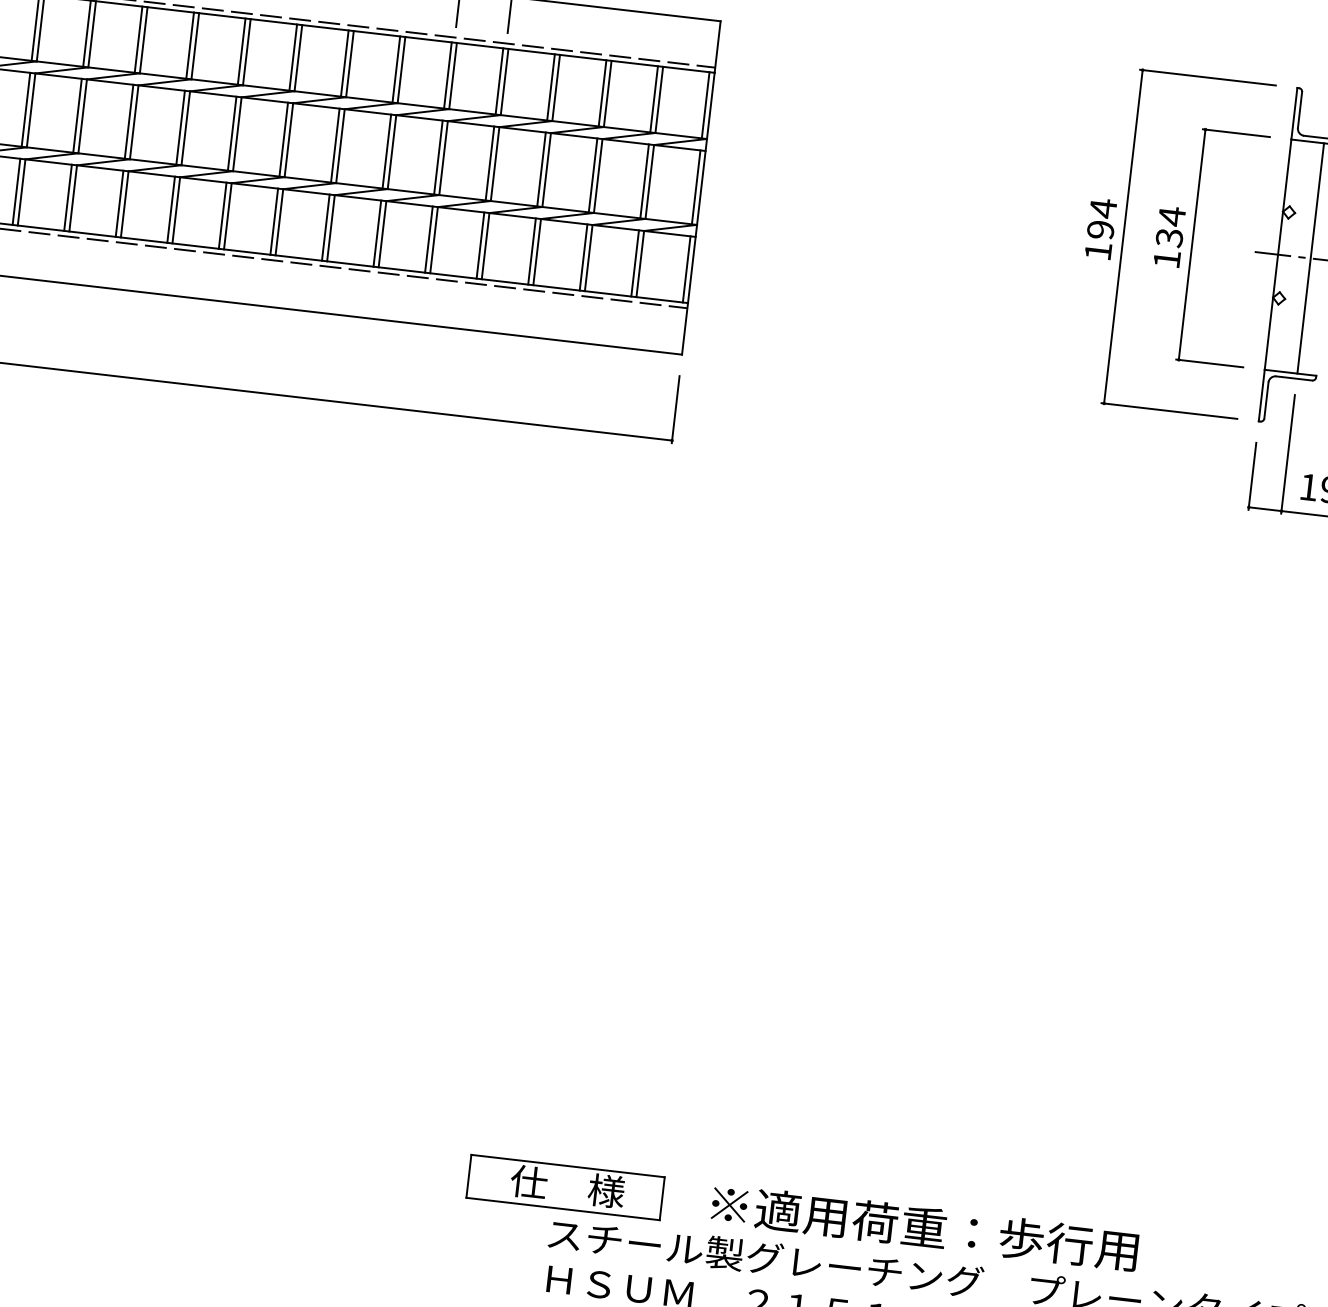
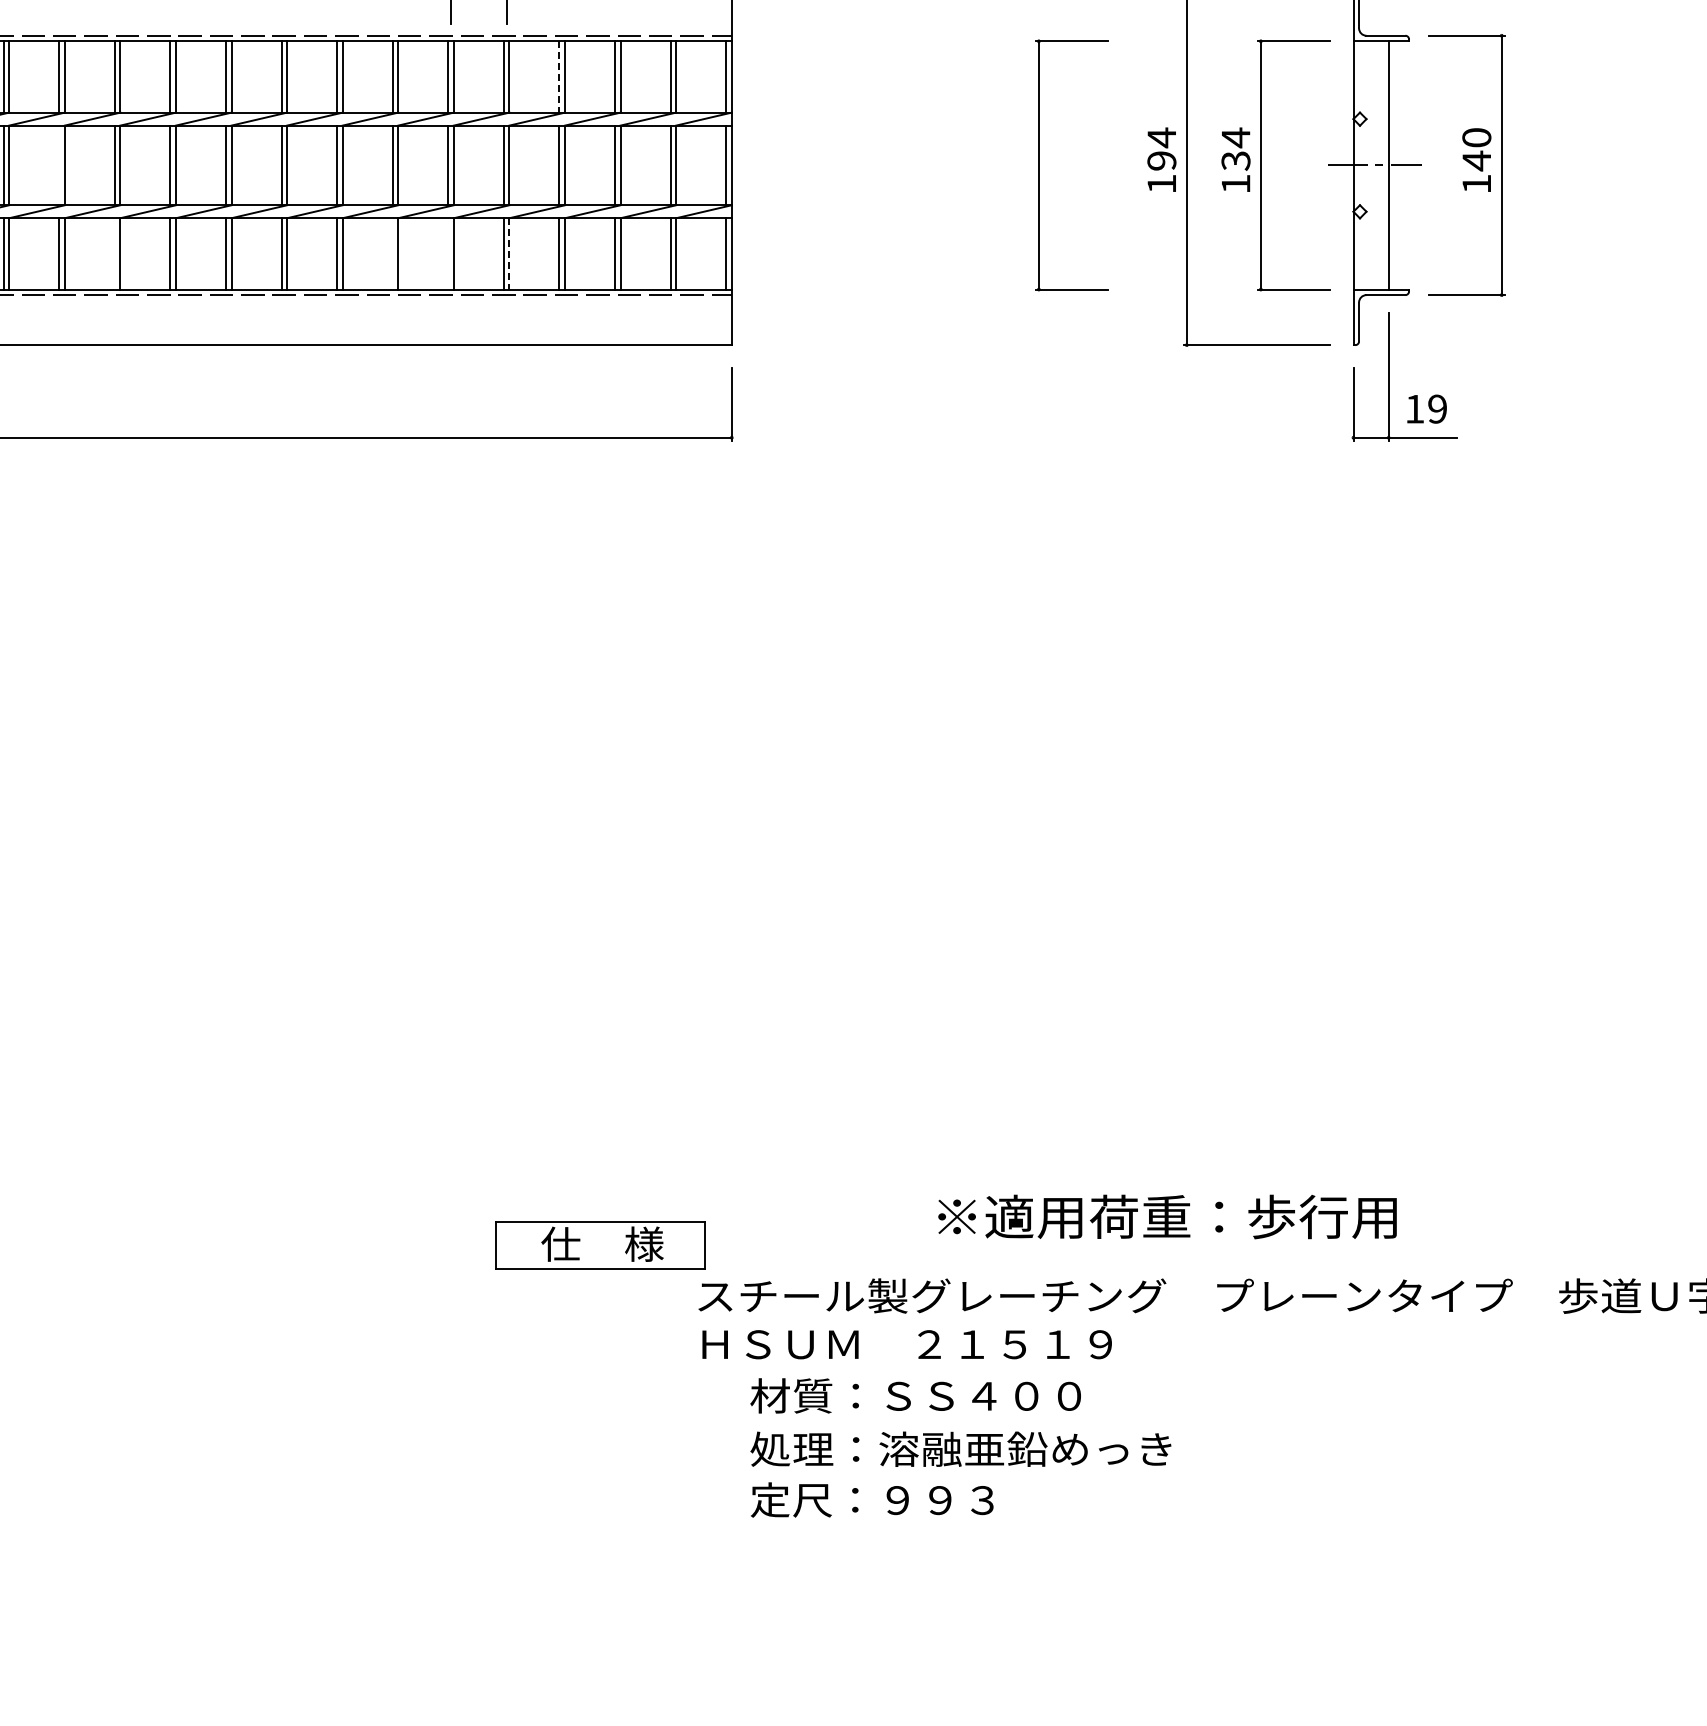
line: (551, 86) -> (559, 76), solid -> dashed
line: (77, 115) -> (59, 165), removed
line: (119, 203) -> (114, 253), removed
part: (986, 221) -> (1039, 165), added
line: (377, 233) -> (392, 253), removed
line: (429, 239) -> (448, 253), removed
line: (485, 245) -> (509, 253), solid -> dashed
part: (565, 1187) -> (600, 1245), moved
text: (924, 1227) -> (1167, 1216), moved

